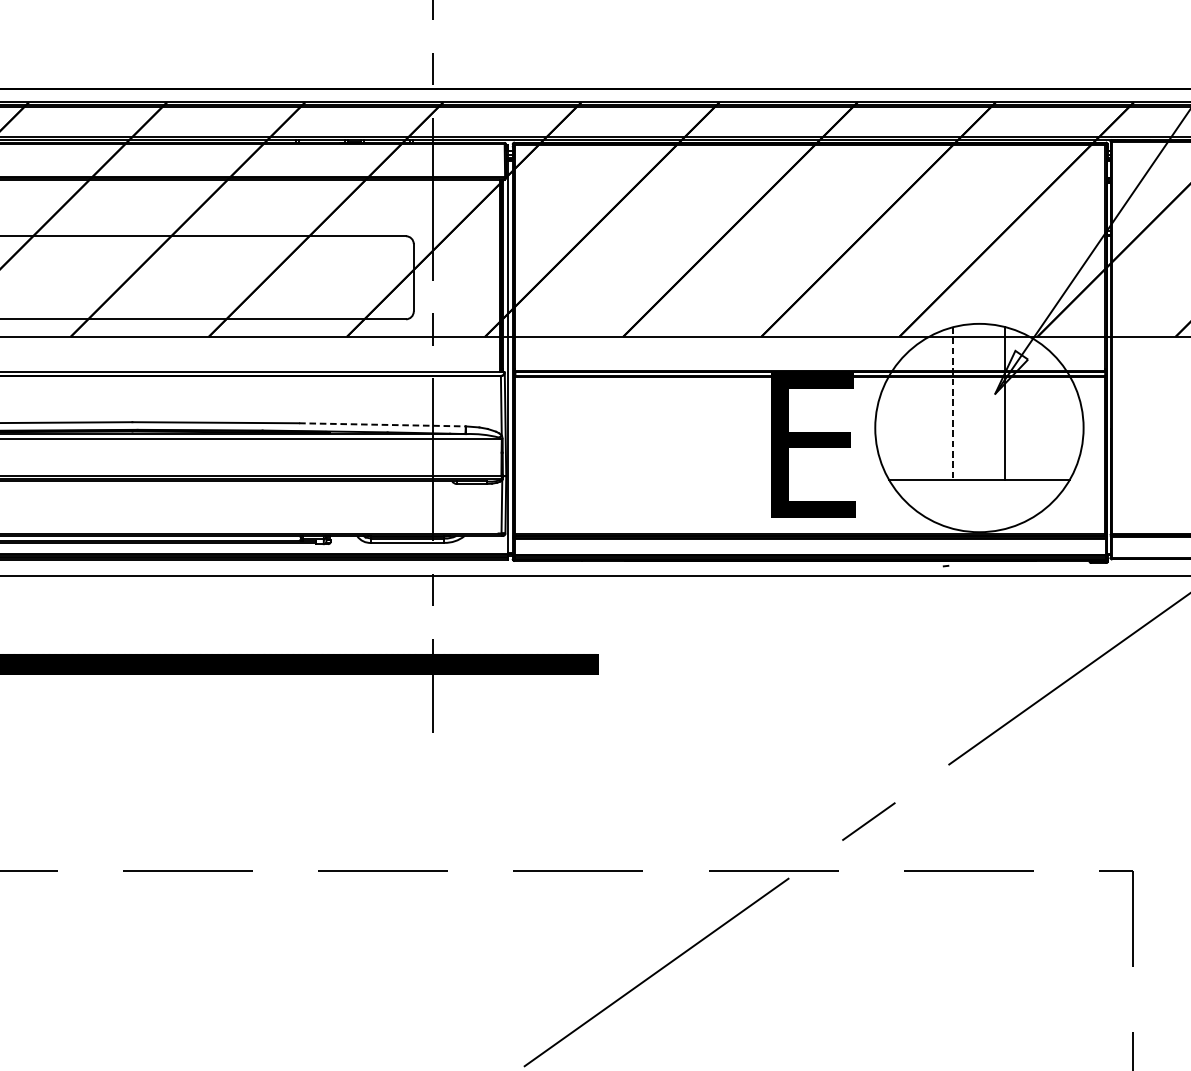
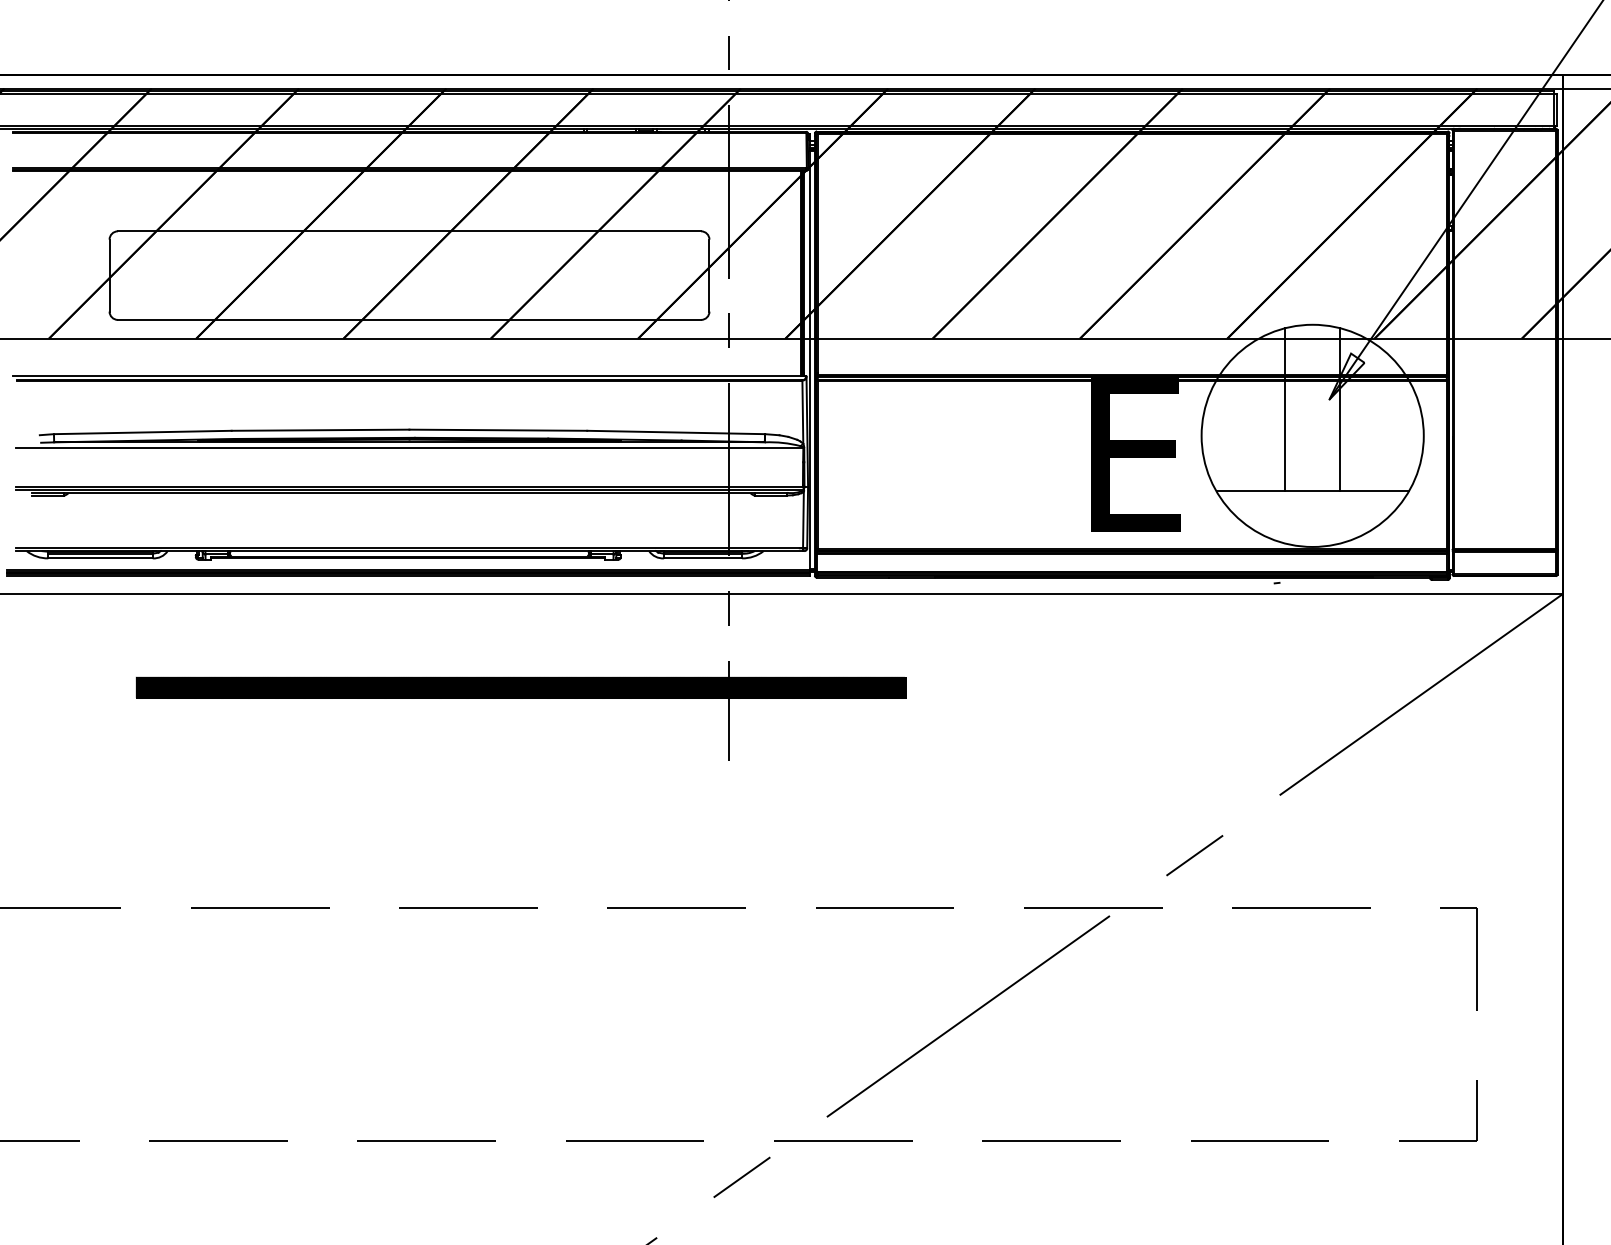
line: (952, 403) -> (1284, 409), dashed -> solid
line: (382, 424) -> (676, 432), dashed -> solid

